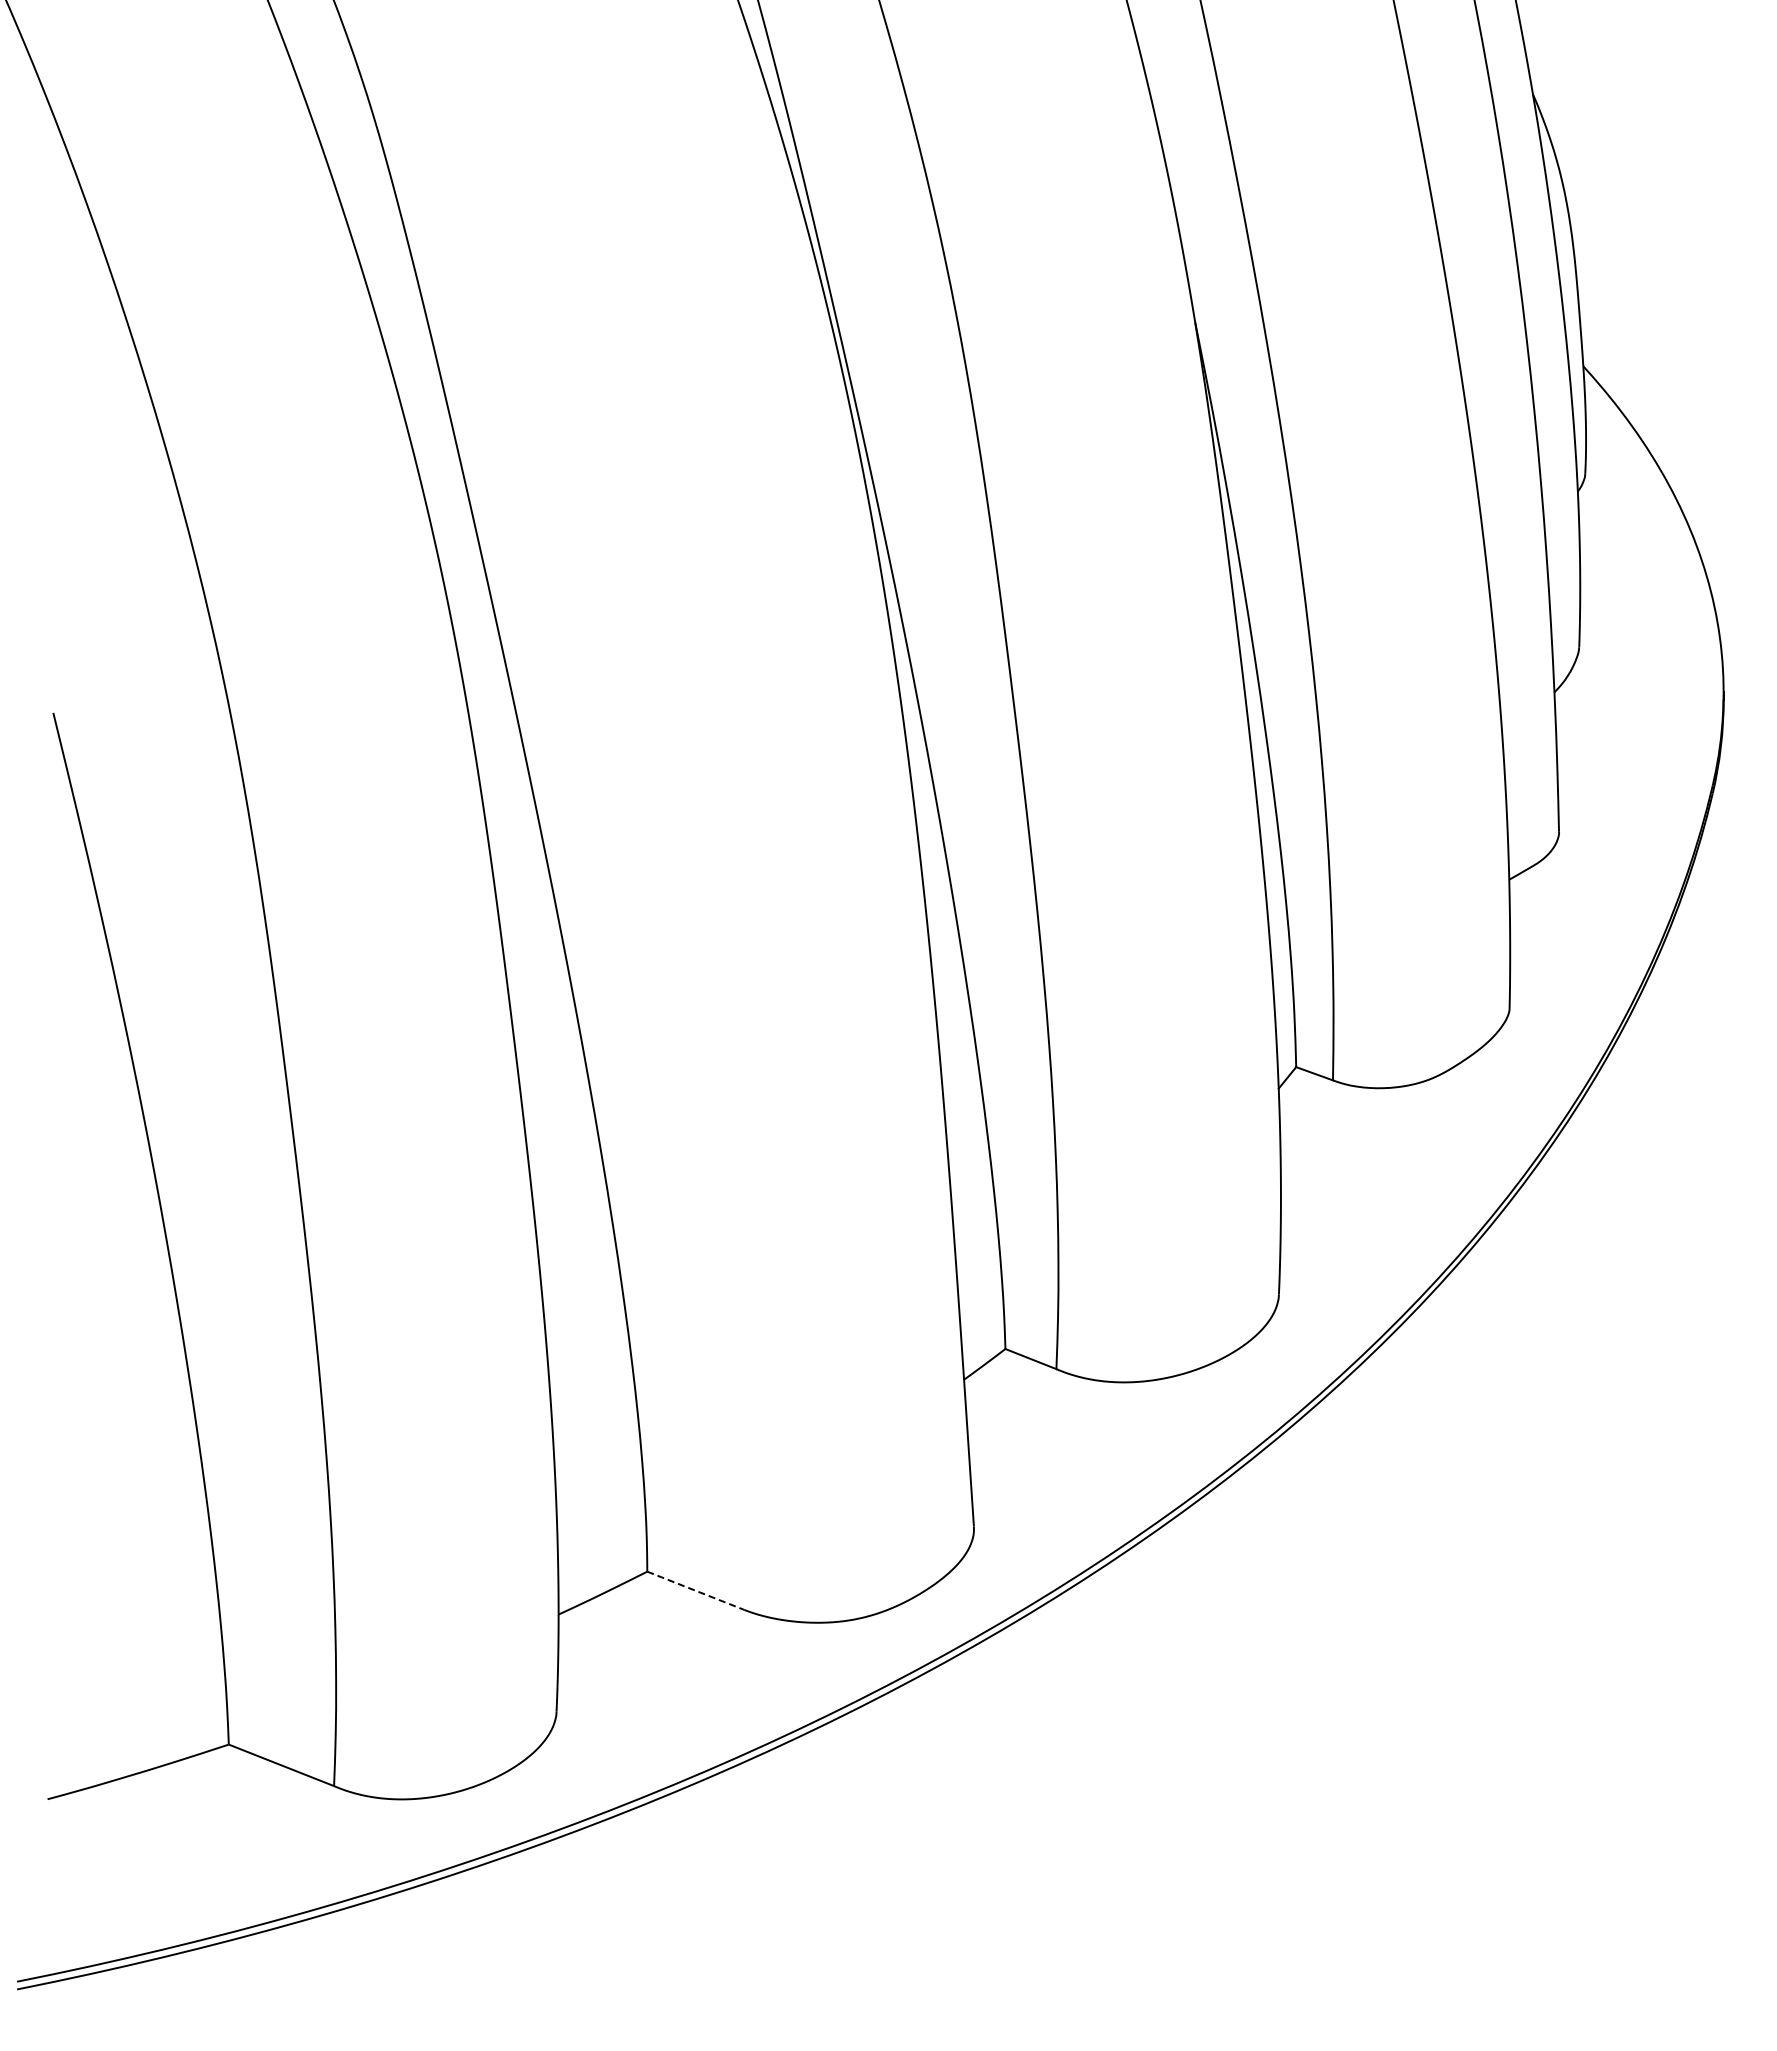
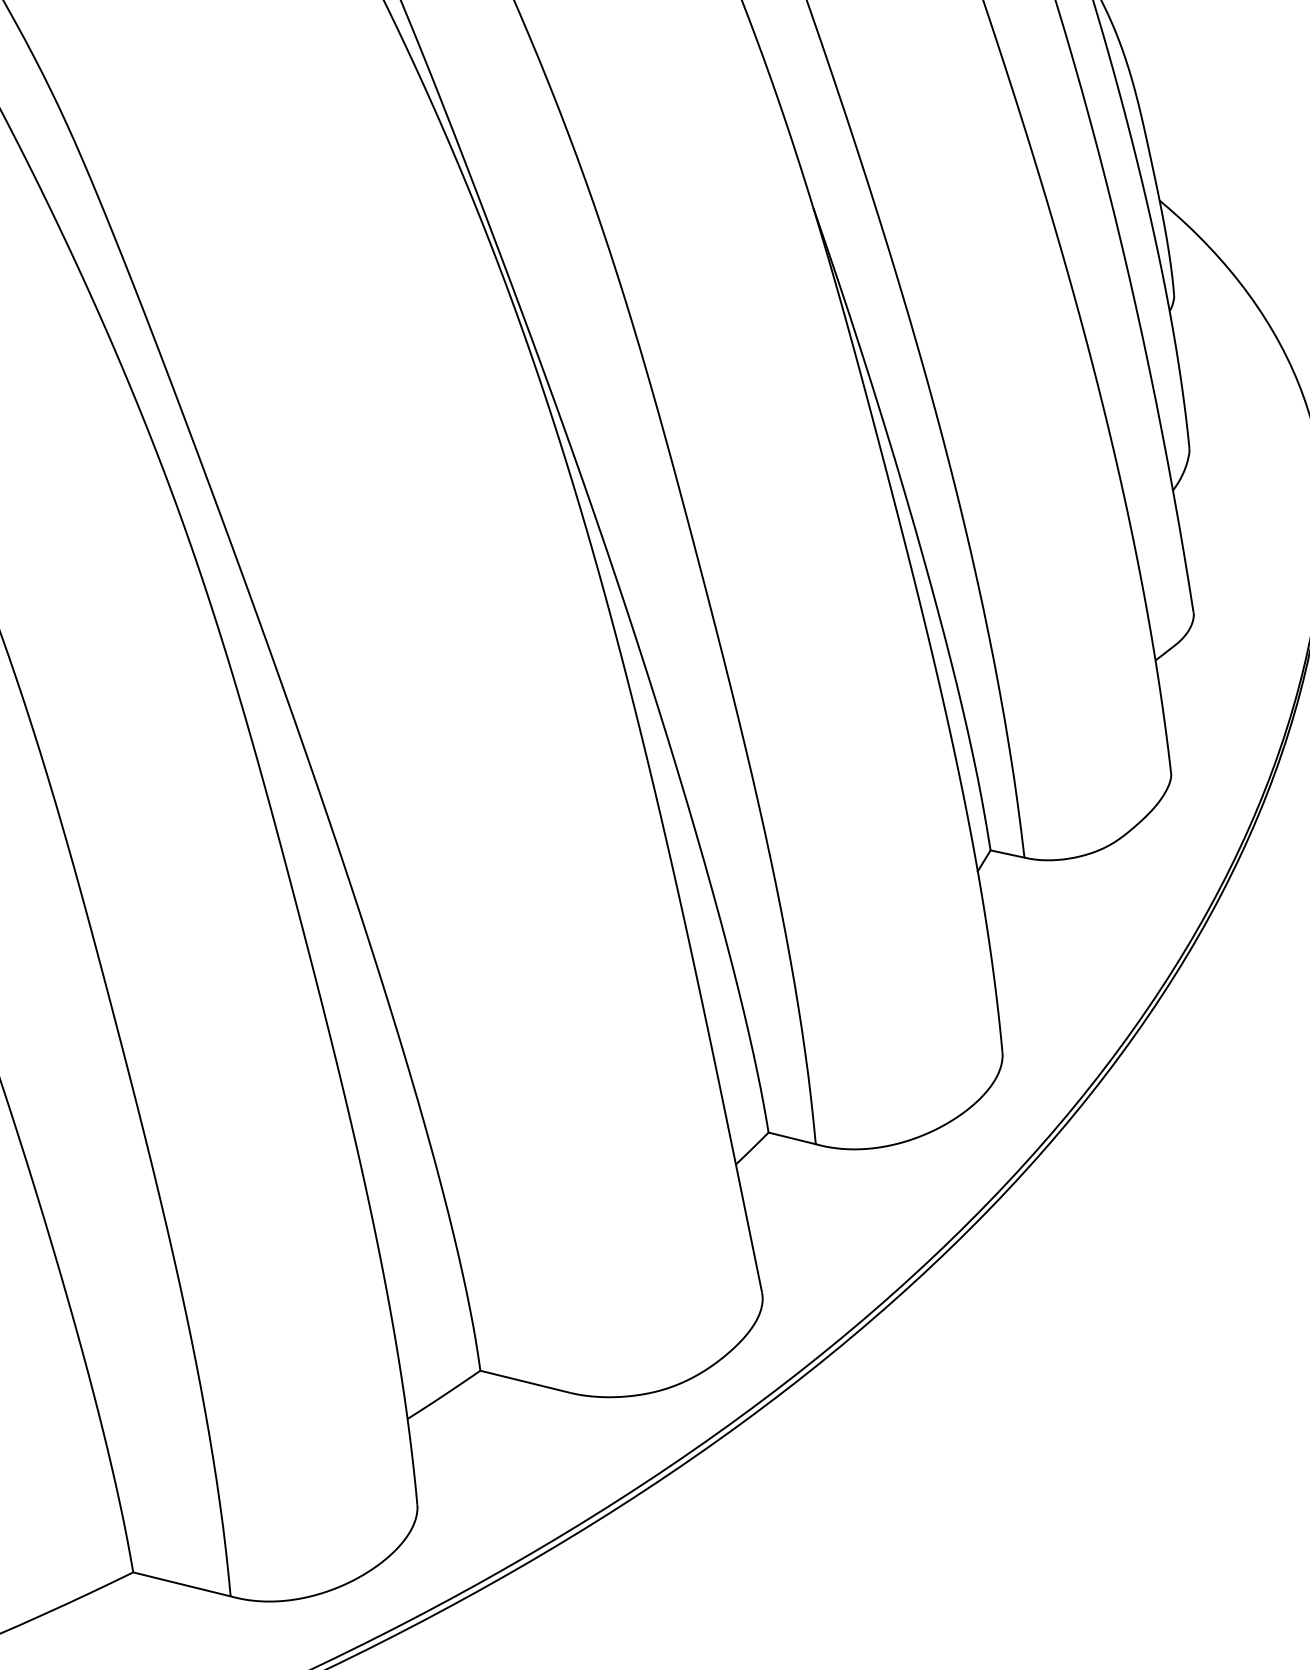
line: (695, 1590) -> (524, 1381), dashed -> solid

